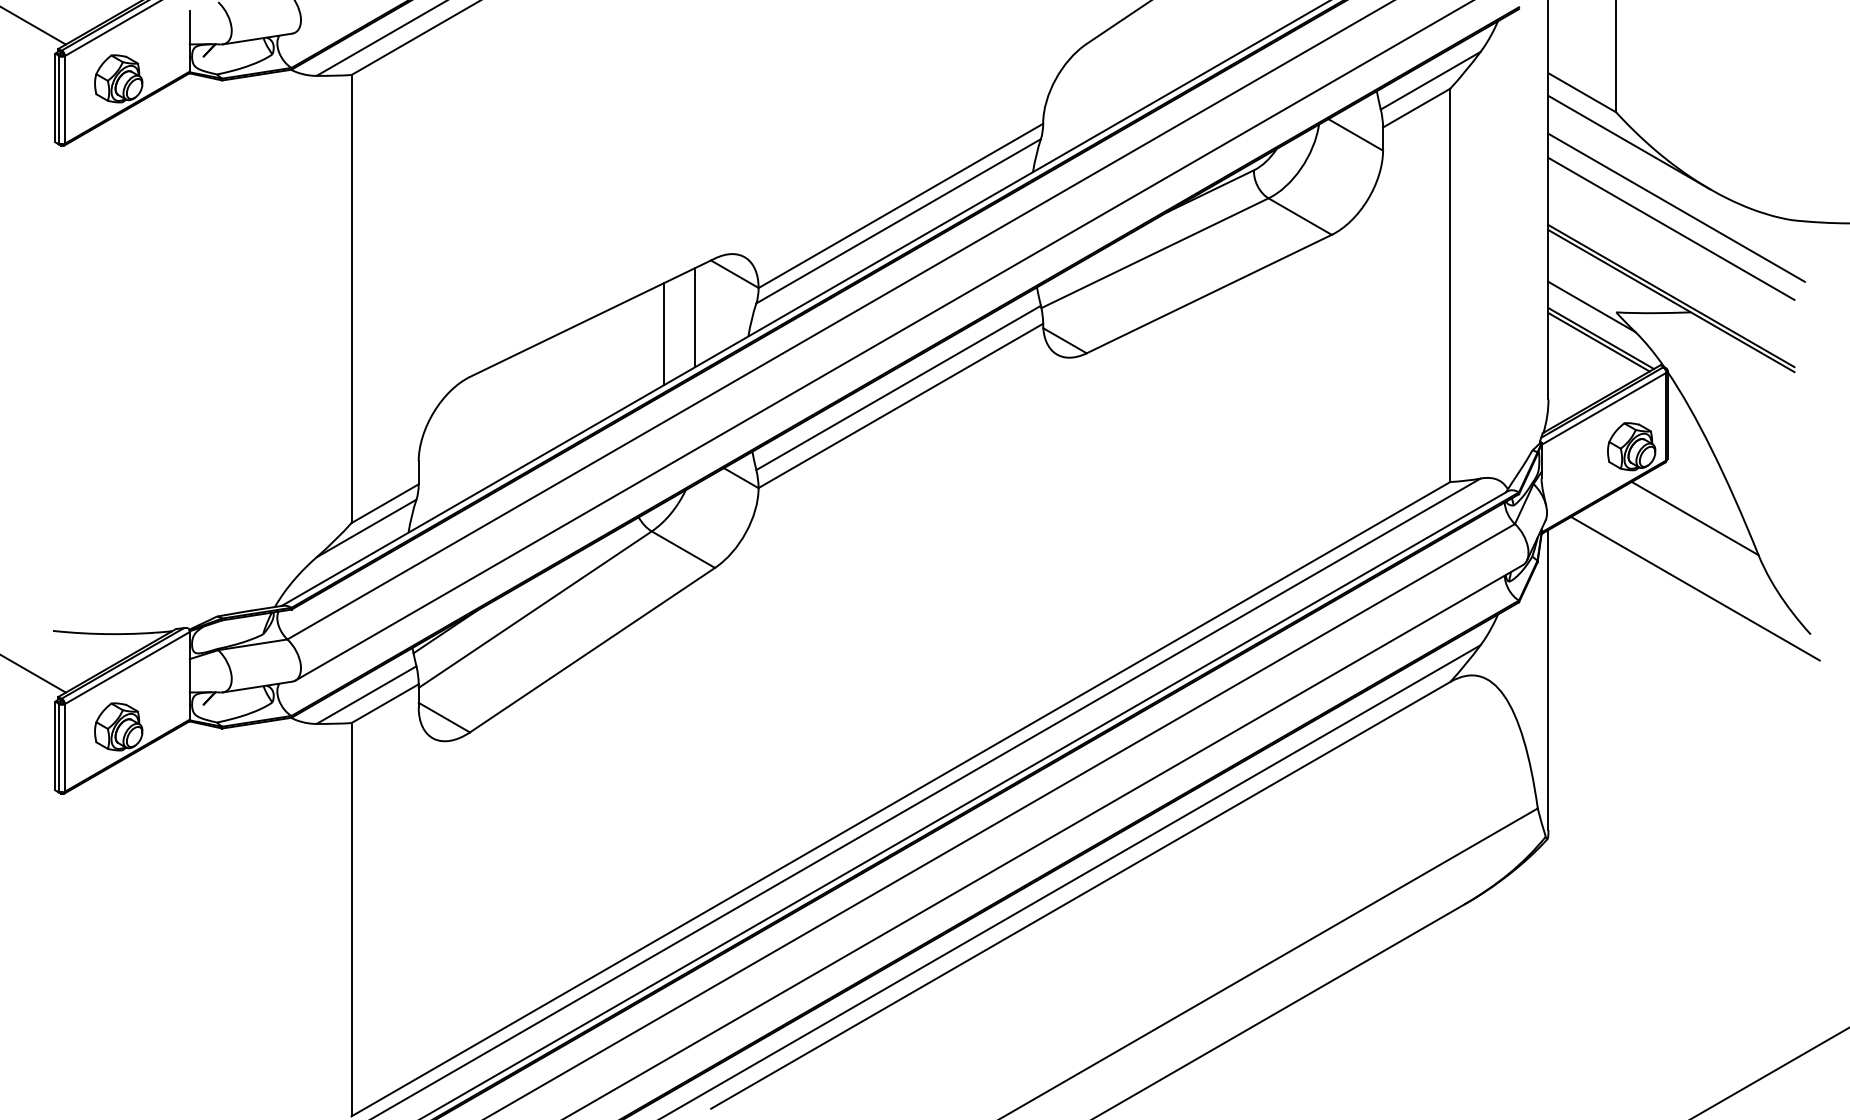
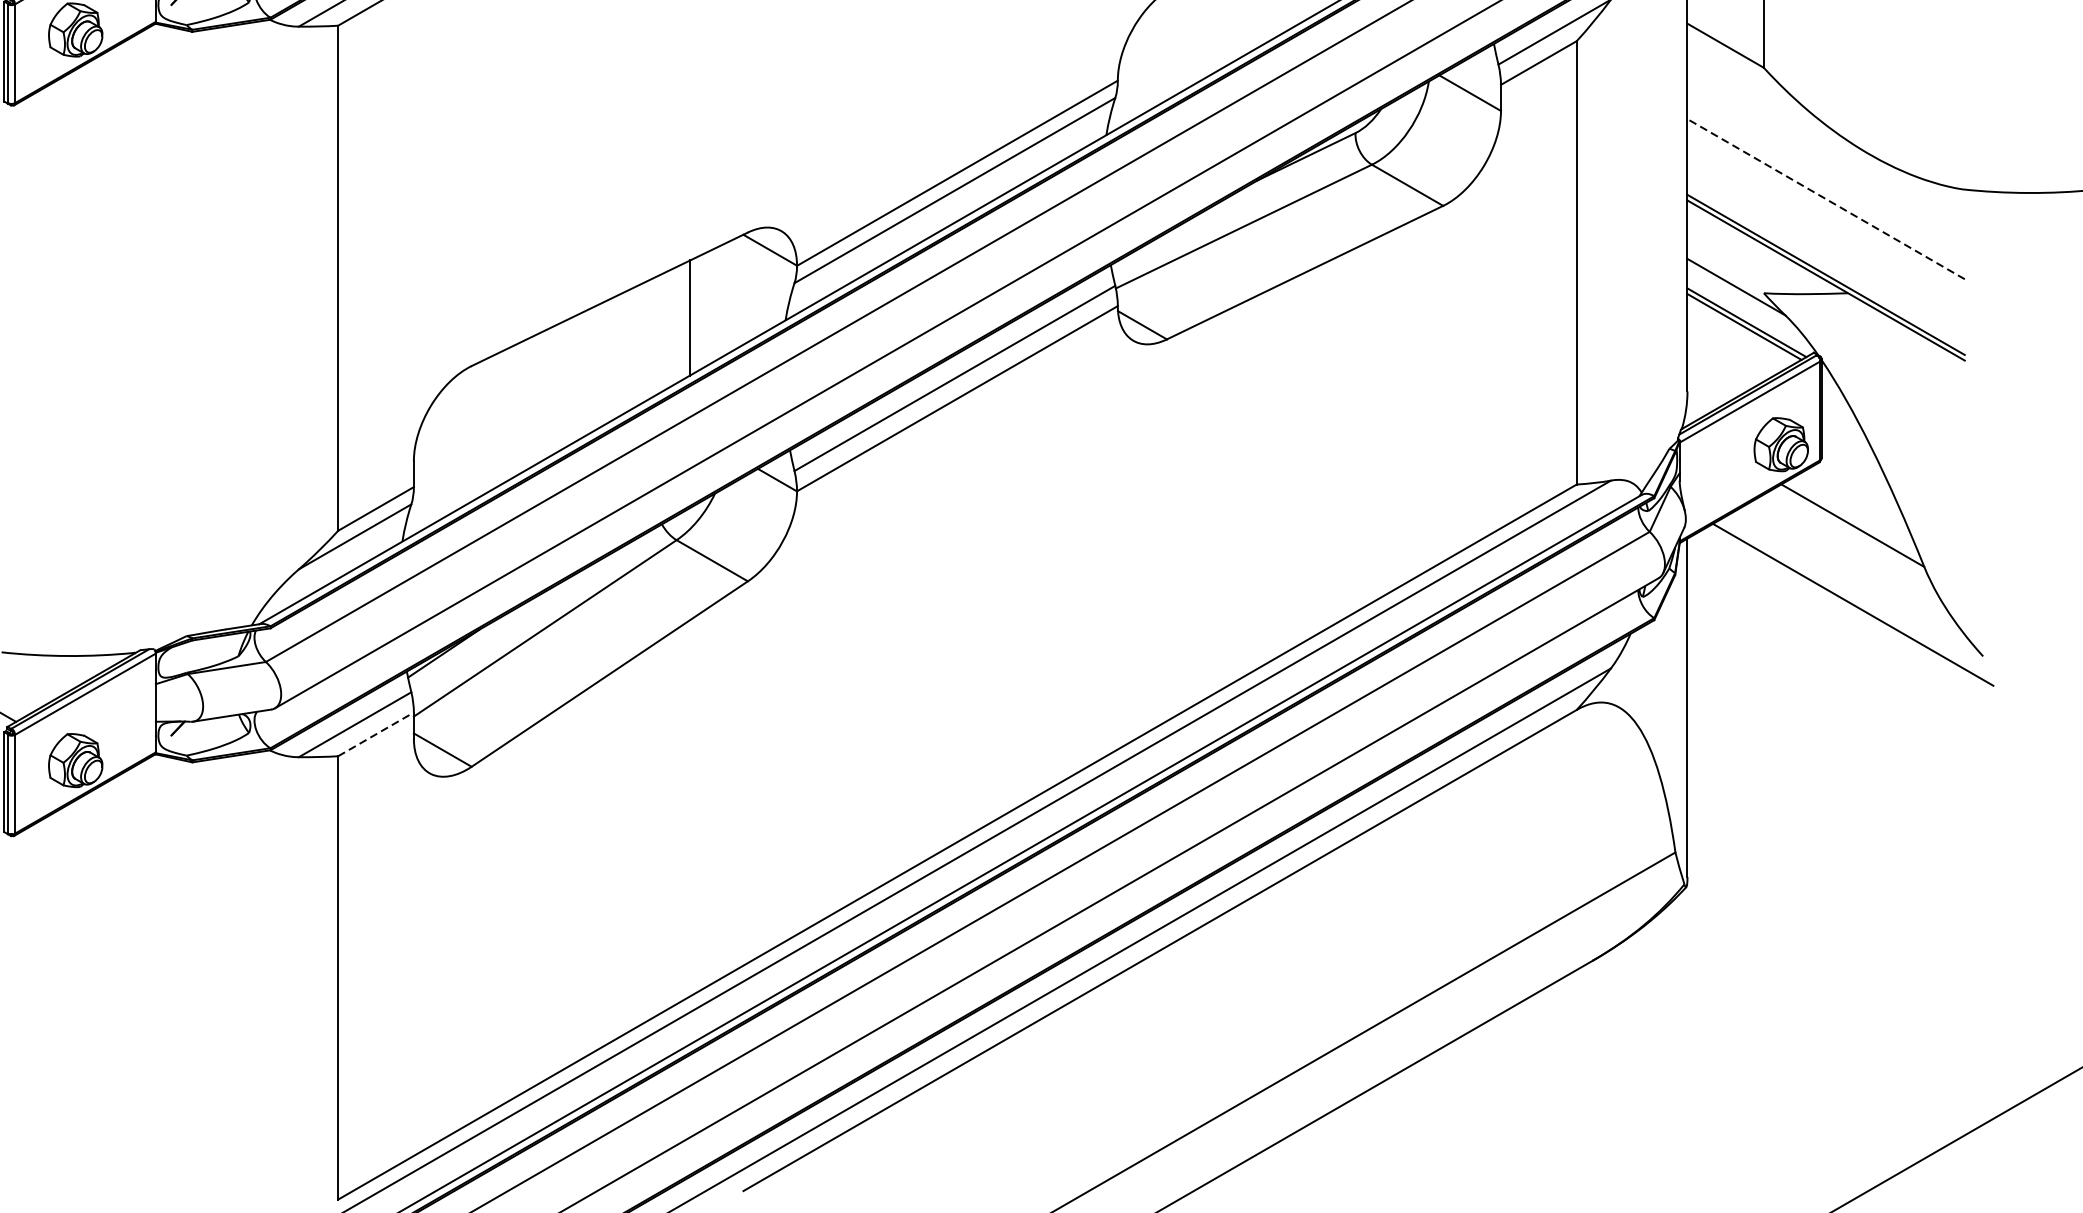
line: (1629, 142) -> (1778, 101), removed
line: (1676, 207) -> (1831, 175), removed
line: (1671, 228) -> (1826, 198), solid -> dashed
line: (695, 317) -> (725, 299), removed
line: (385, 703) -> (376, 734), solid -> dashed

